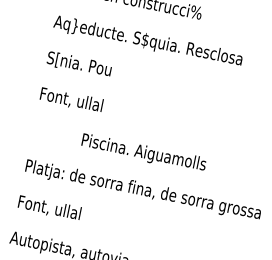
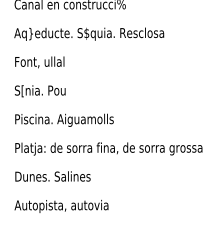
text: (78, 64) -> (39, 62), S[nia. Pou -> Font, ullal
text: (71, 100) -> (39, 91), Font, ullal -> S[nia. Pou
text: (144, 152) -> (64, 119), moved
text: (66, 212) -> (53, 177), Font, ullal -> Dunes. Salines

